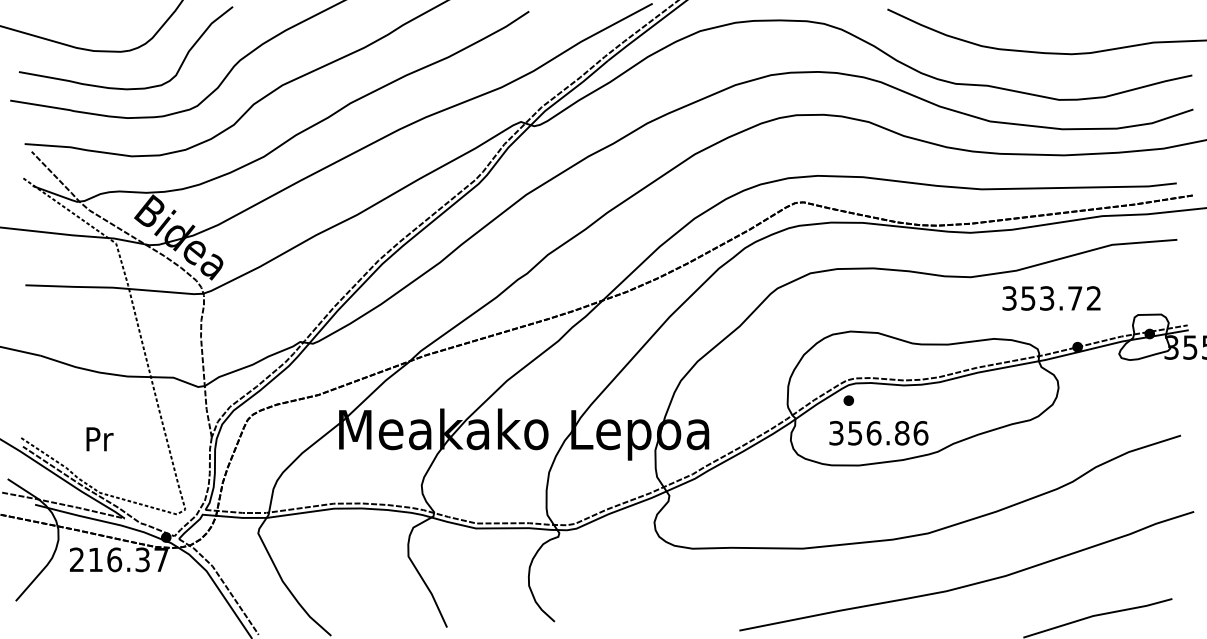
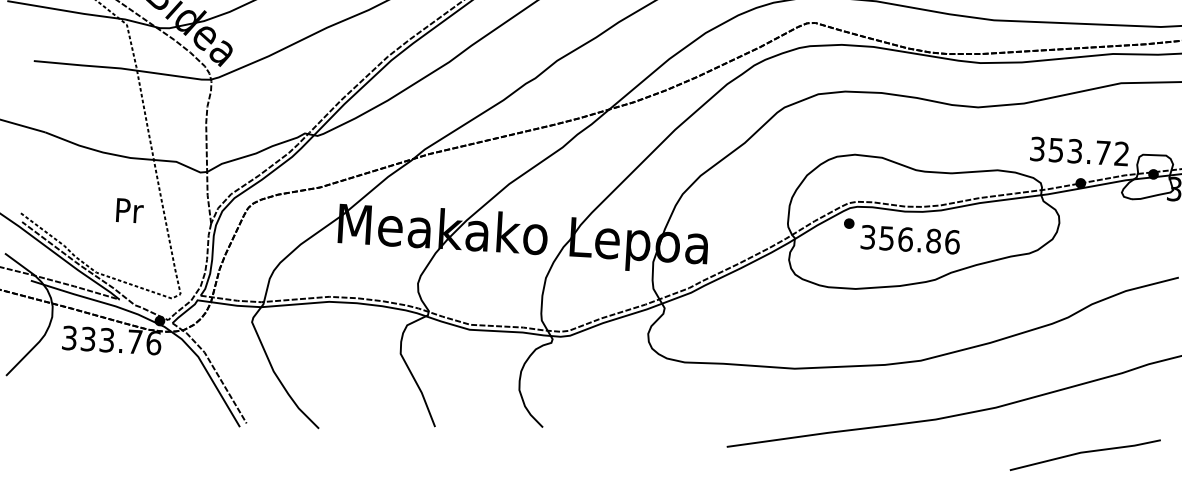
text: (1051, 298) -> (1079, 151), moved
text: (878, 433) -> (910, 239), moved
text: (99, 439) -> (129, 211), moved
text: (119, 559) -> (111, 340), 216.37 -> 333.76

